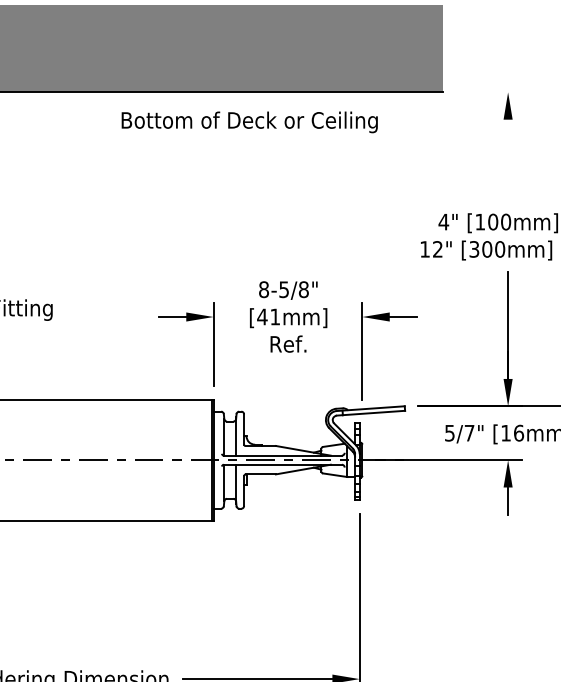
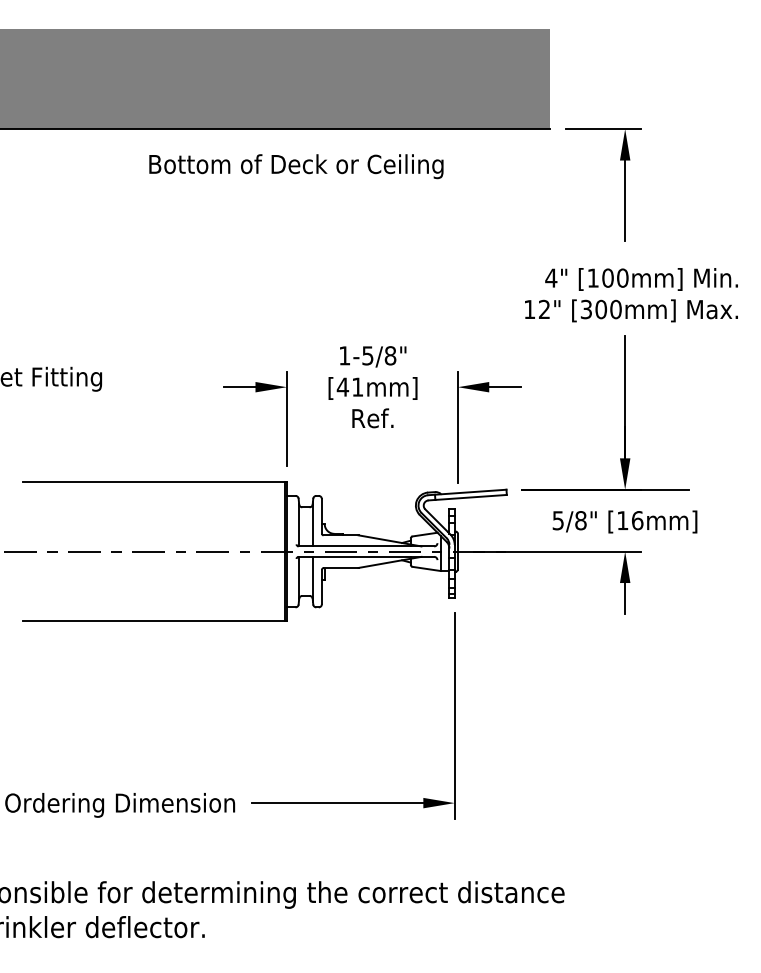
line: (489, 92) -> (603, 129), added
text: (249, 122) -> (296, 166), moved
line: (508, 154) -> (625, 200), added
text: (263, 289) -> (344, 355), 8-5/8" -> 1-5/8"
text: (469, 433) -> (580, 520), 5/7" -> 5/8"

